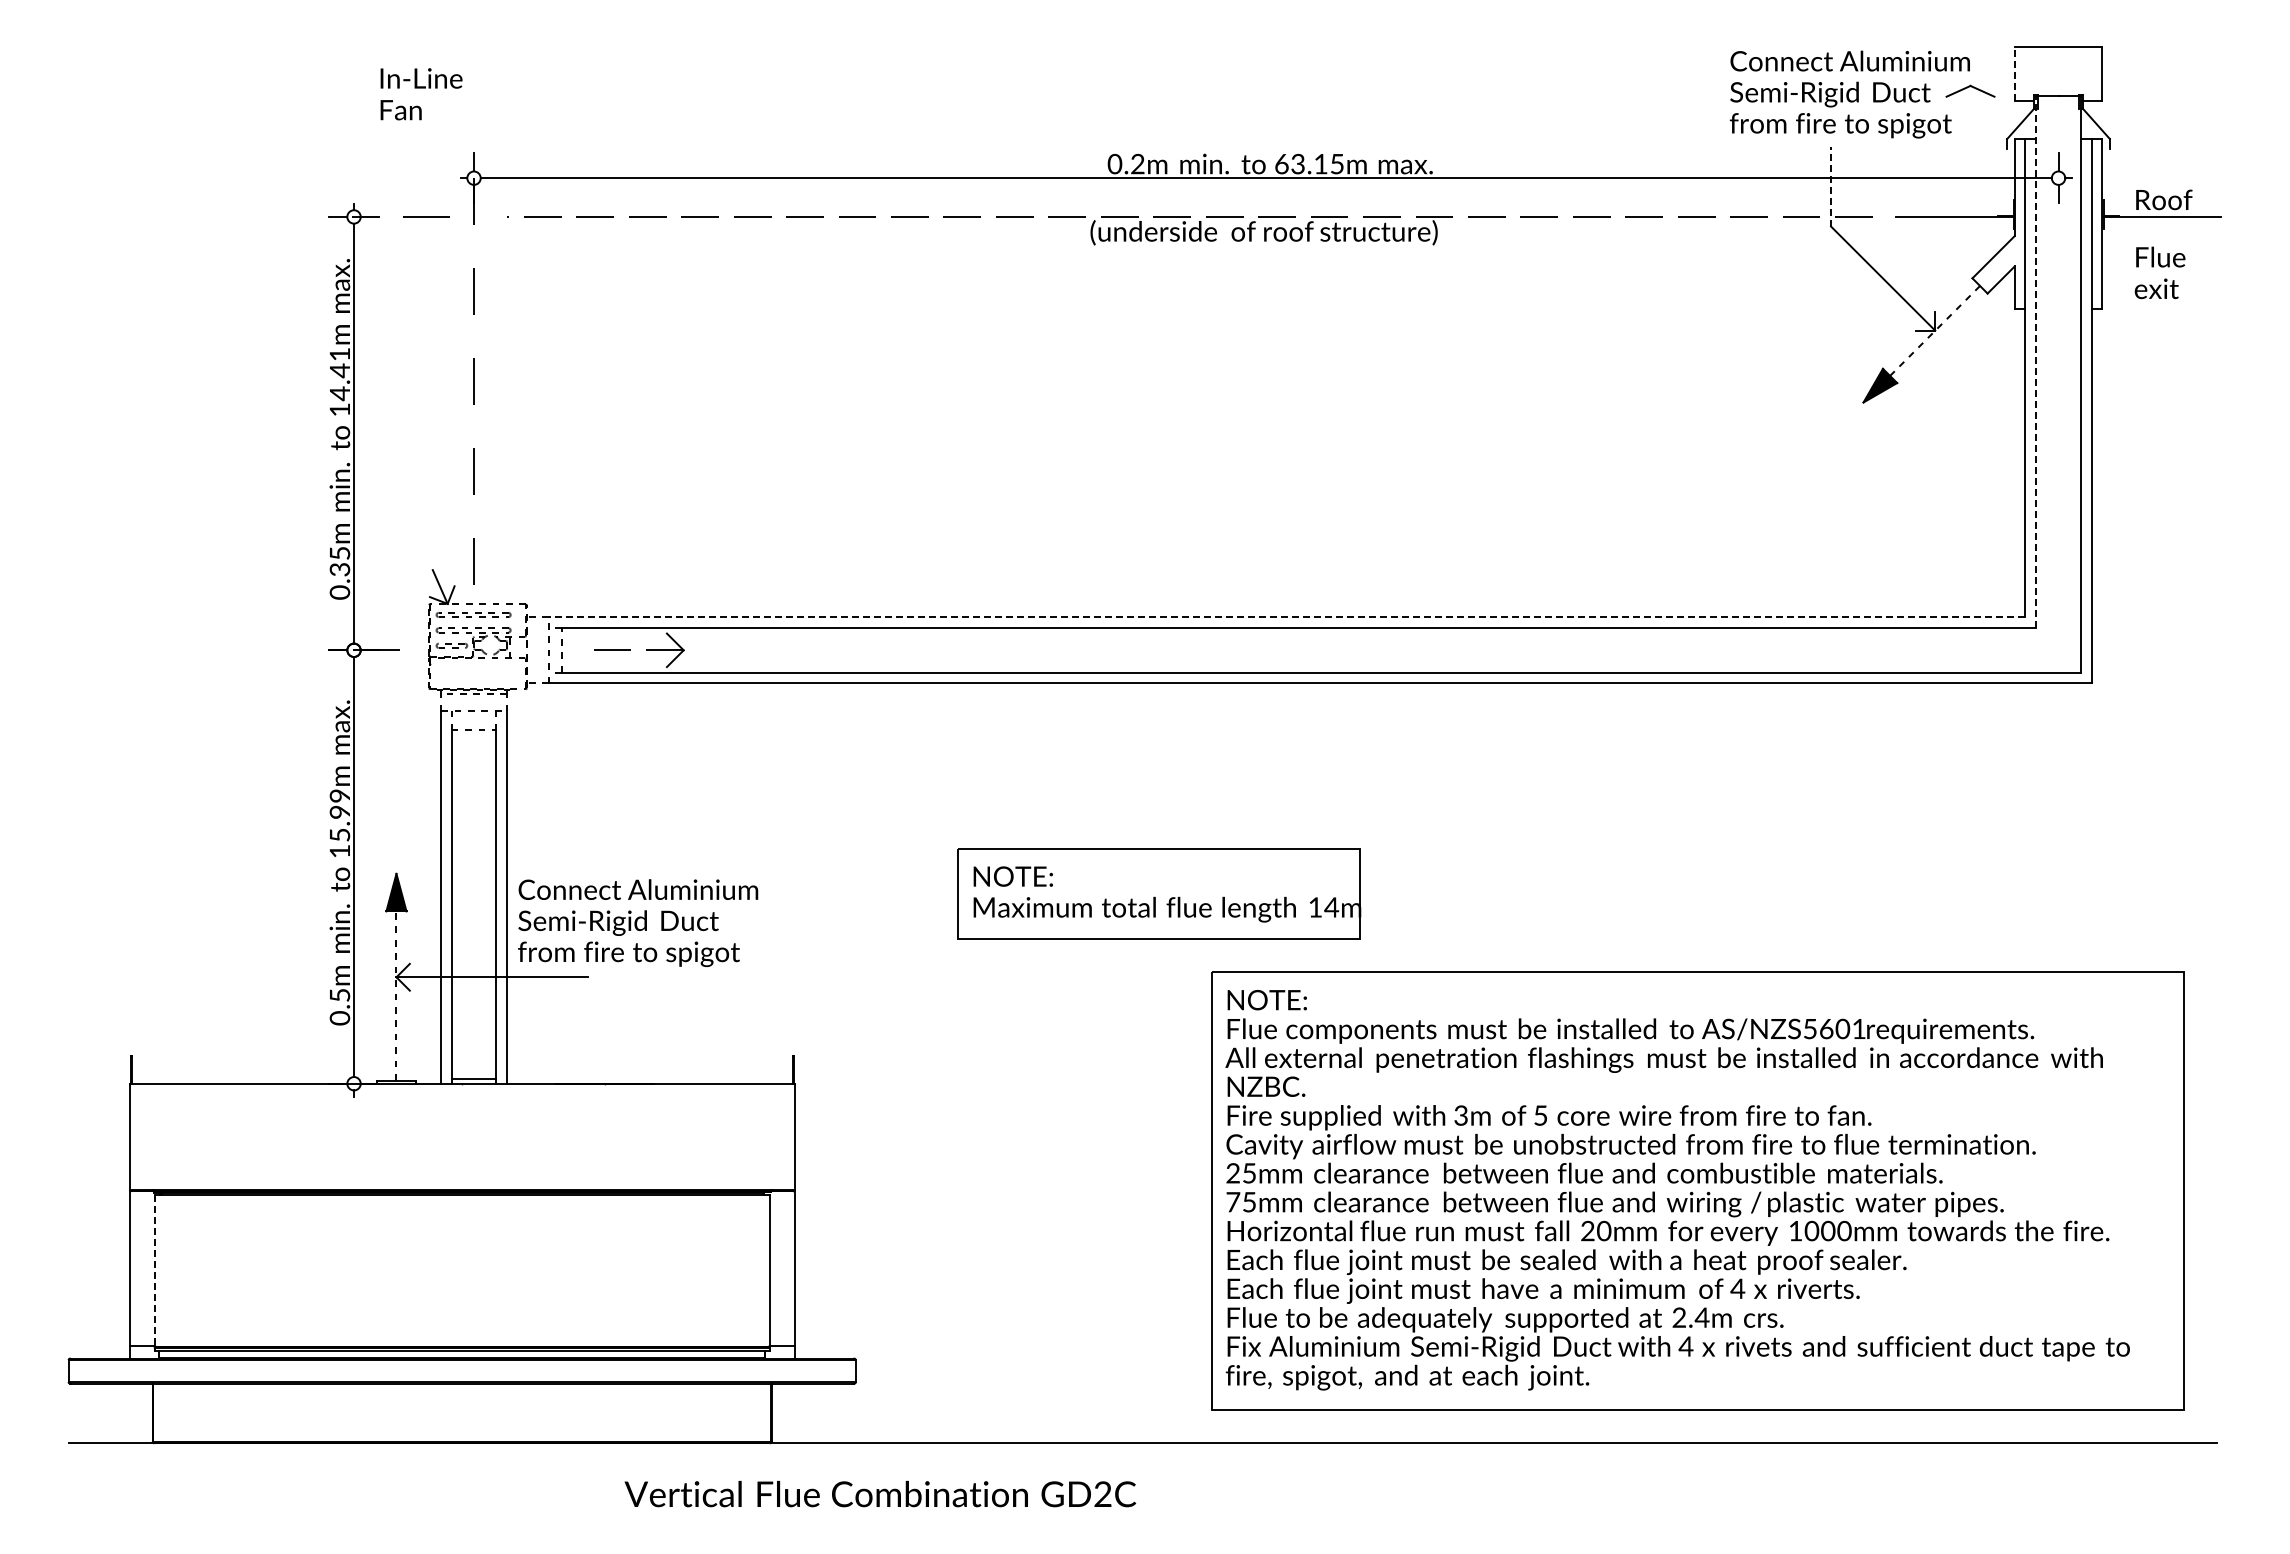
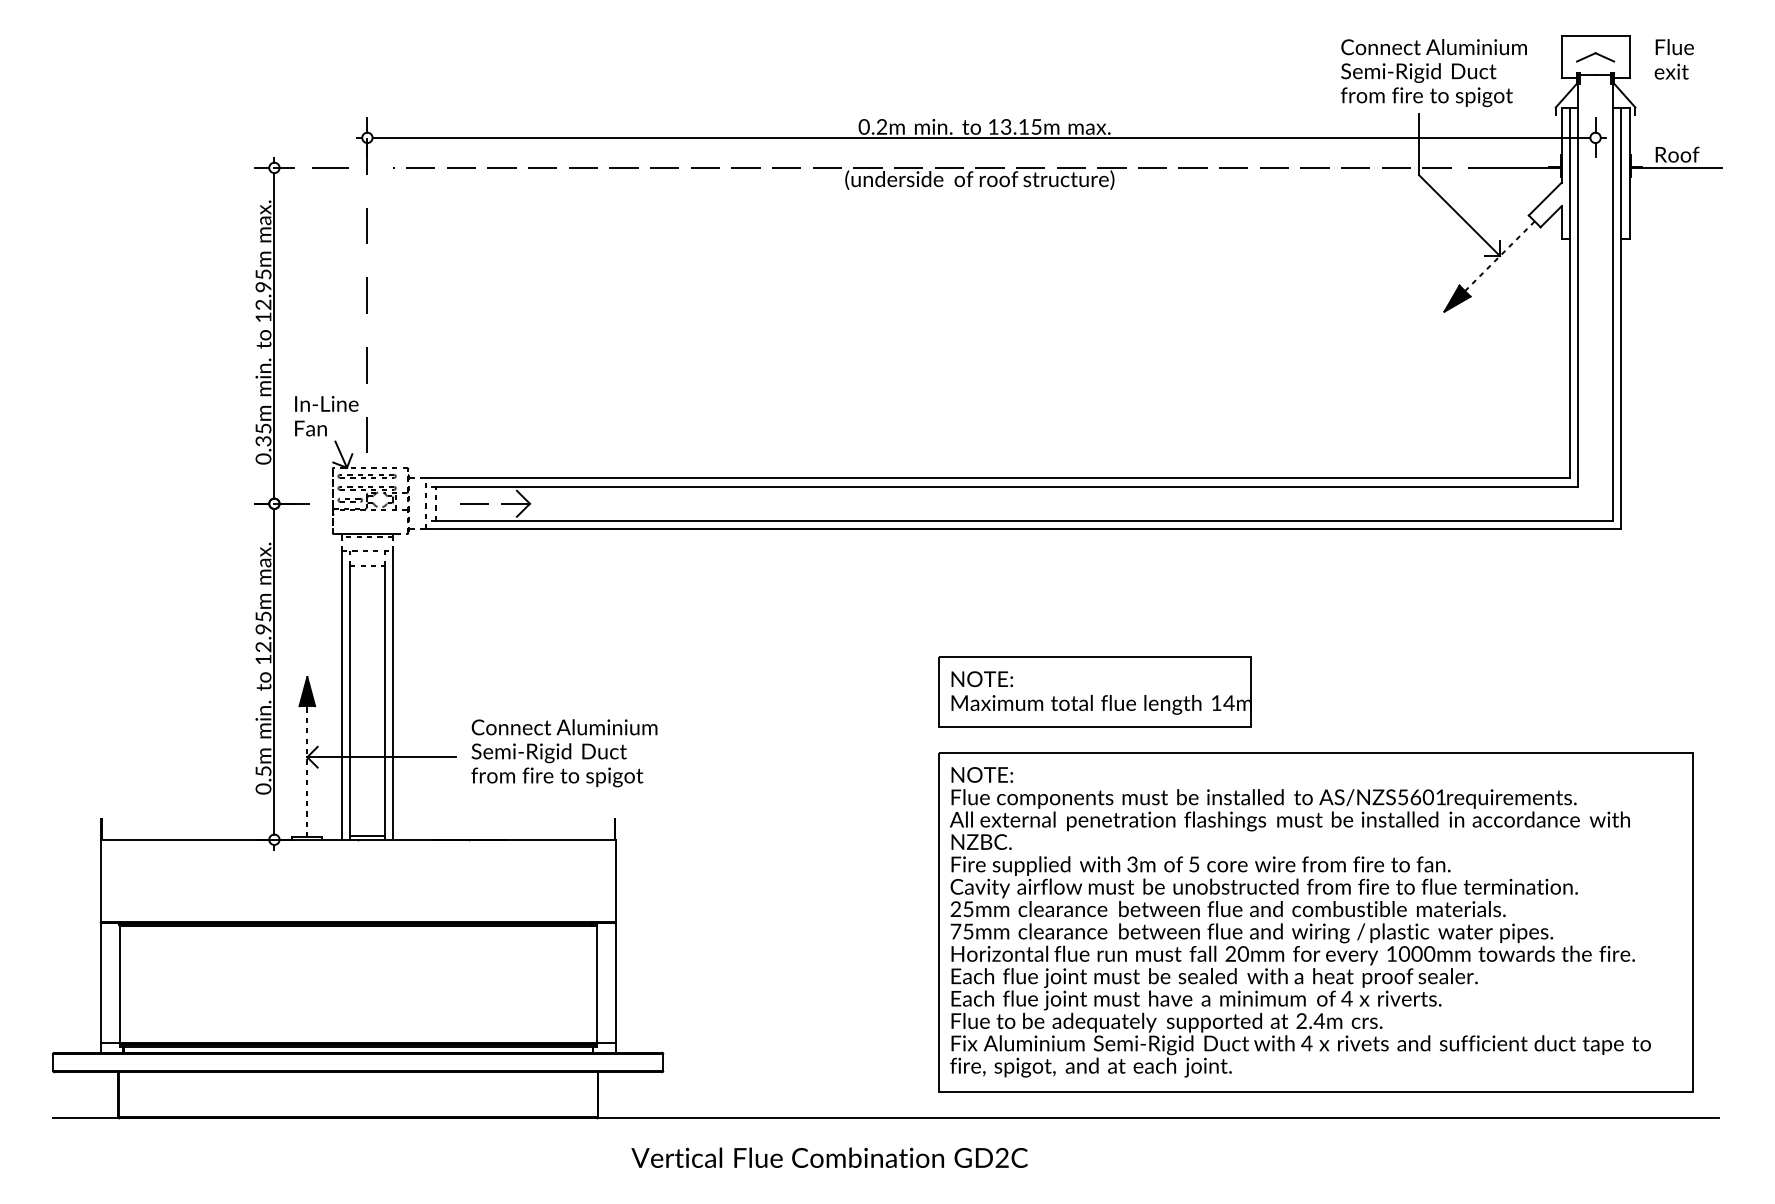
line: (2014, 73) -> (1561, 56), dashed -> solid
part: (1970, 90) -> (1595, 56), moved
text: (421, 94) -> (326, 416), moved
text: (1281, 164) -> (993, 127), 63.15m -> 13.15m
line: (1831, 186) -> (1419, 144), dashed -> solid
text: (2159, 272) -> (1673, 59), moved
line: (2036, 362) -> (1578, 280), dashed -> solid
text: (339, 374) -> (263, 290), 14.41m -> 12.95m
line: (1286, 617) -> (997, 478), dashed -> solid
text: (339, 815) -> (263, 631), 15.99m -> 12.95m
part: (1159, 893) -> (1095, 692), moved
text: (638, 922) -> (564, 752), moved
line: (154, 1270) -> (119, 984), dashed -> solid
text: (880, 1493) -> (829, 1157), moved

